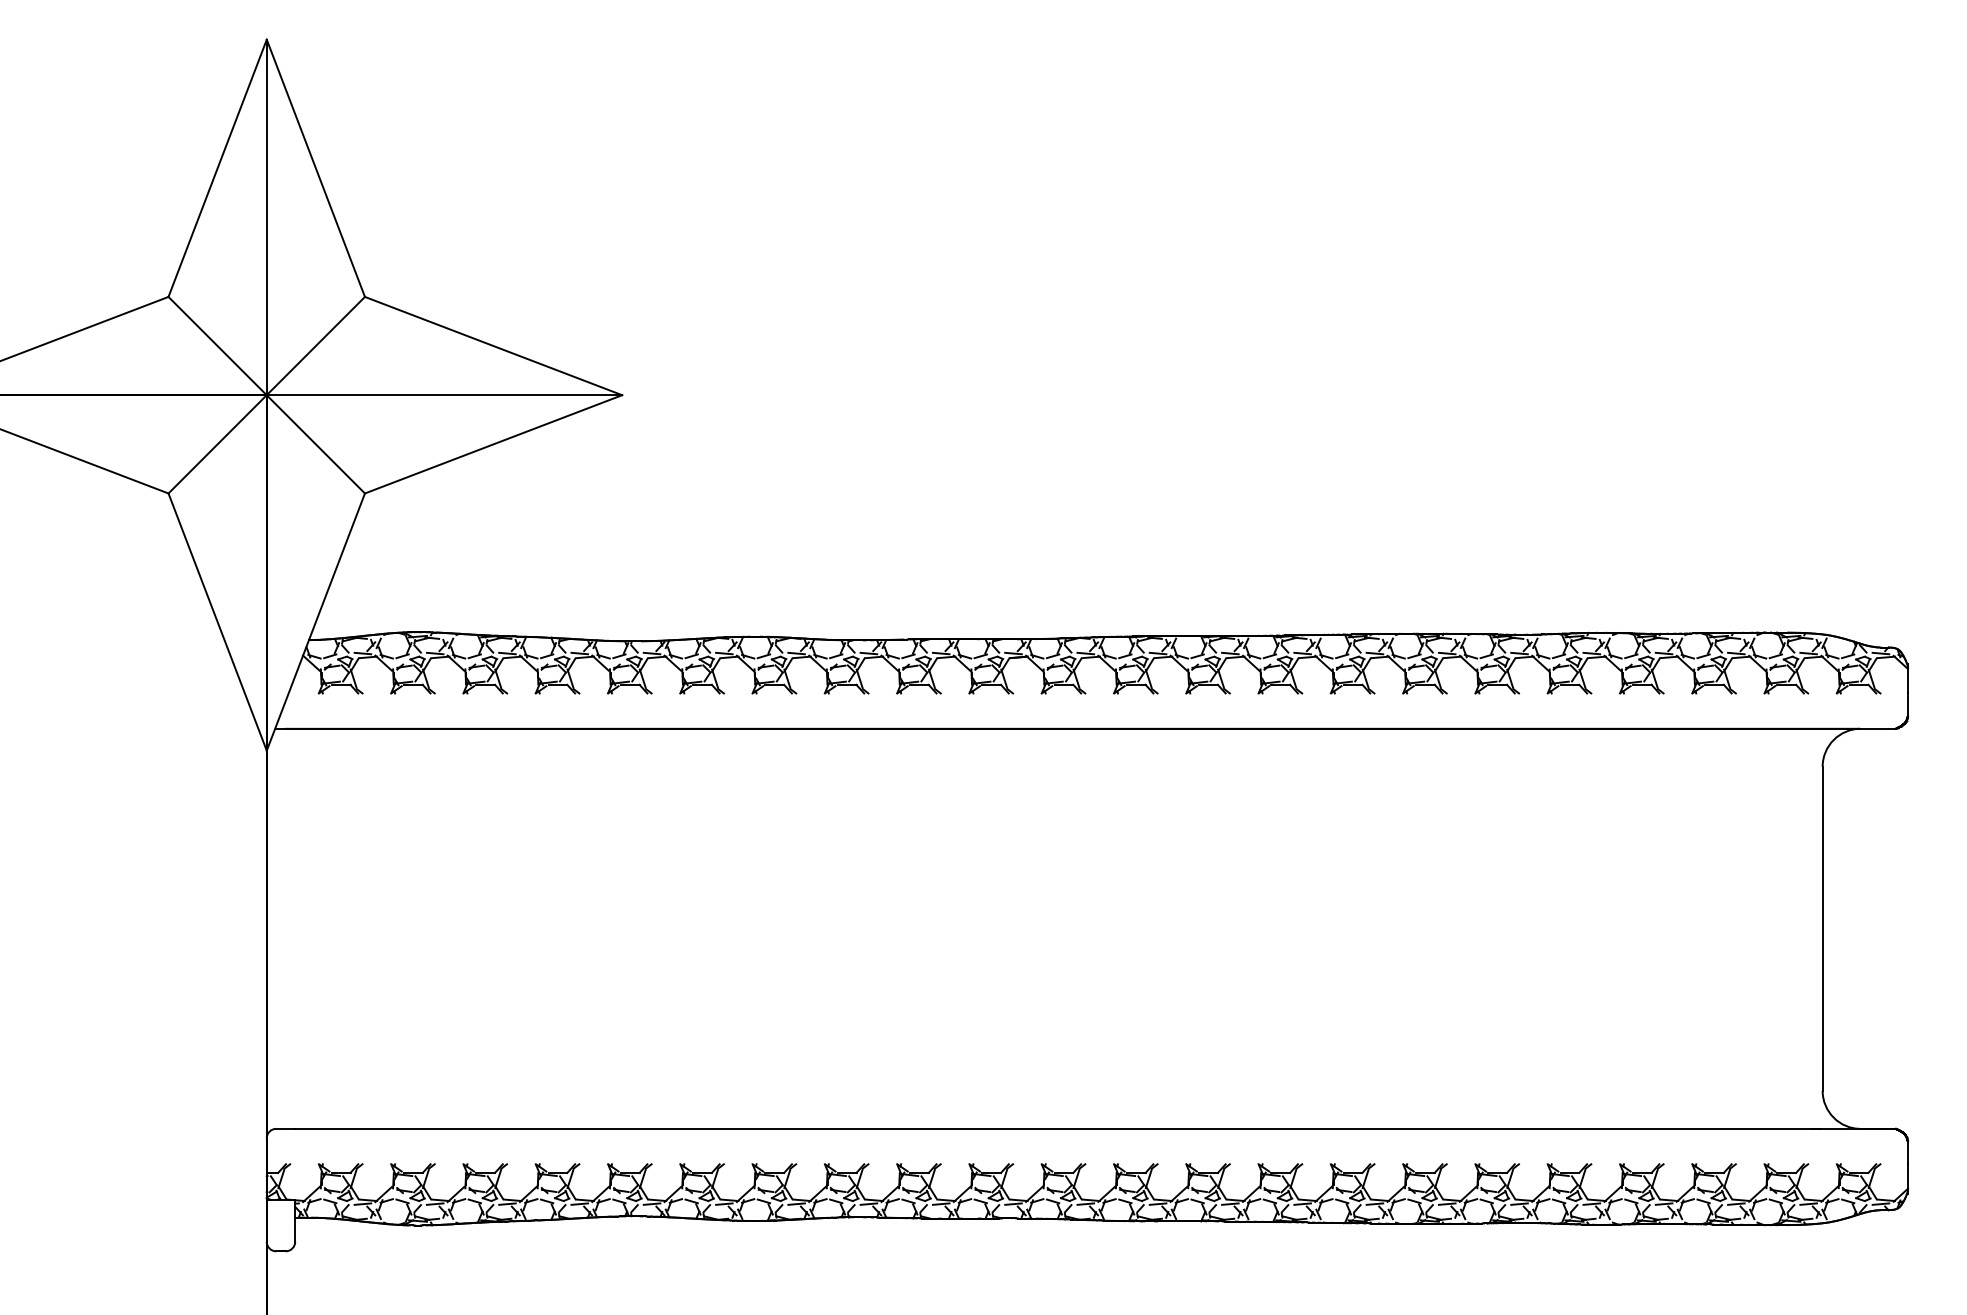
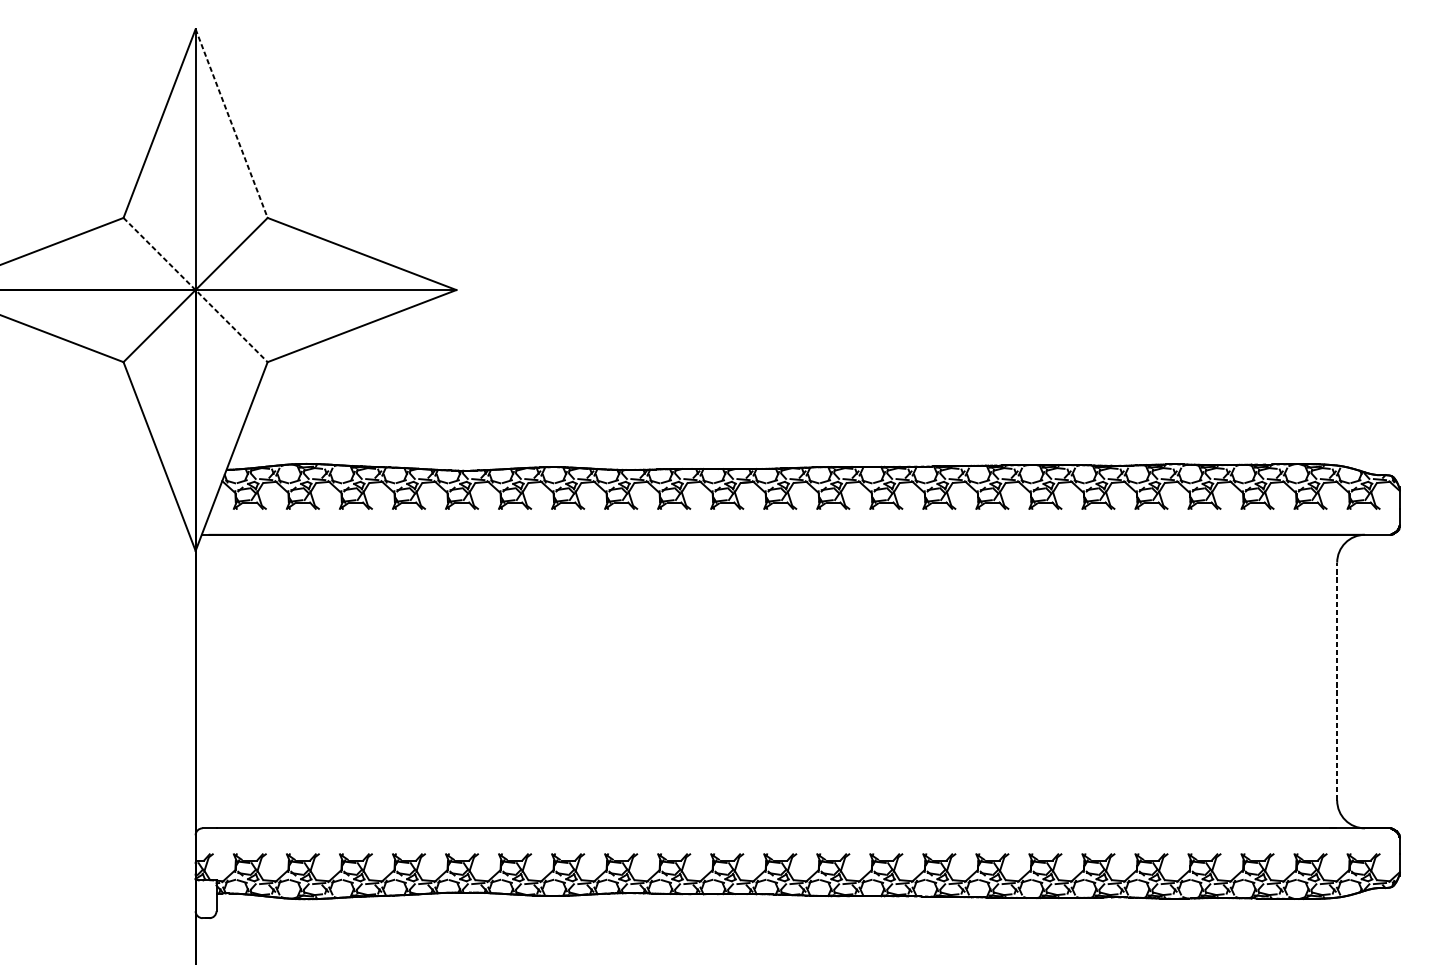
line: (315, 168) -> (231, 123), solid -> dashed
line: (266, 395) -> (195, 290), solid -> dashed
line: (1822, 928) -> (1337, 681), solid -> dashed

